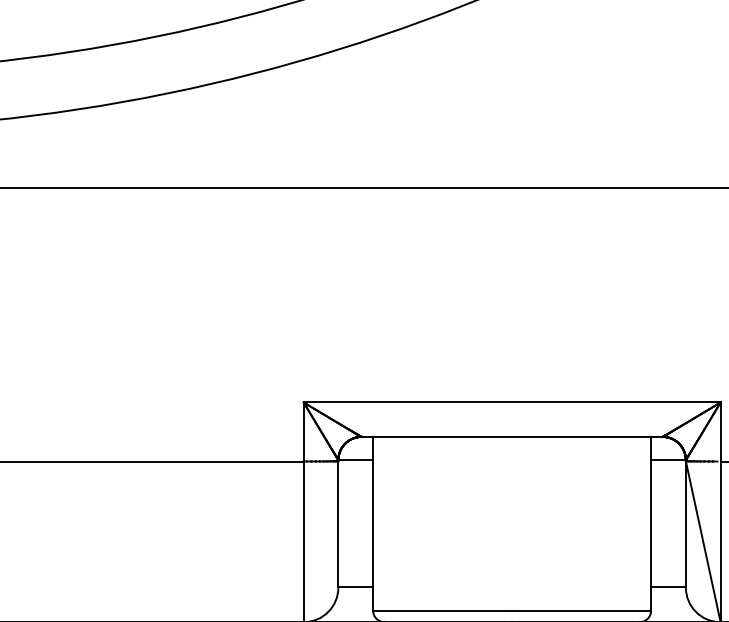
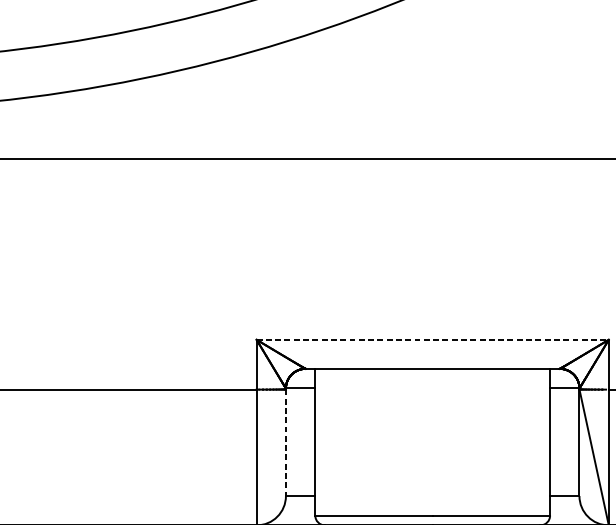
line: (512, 402) -> (433, 339), solid -> dashed
line: (338, 524) -> (286, 442), solid -> dashed

